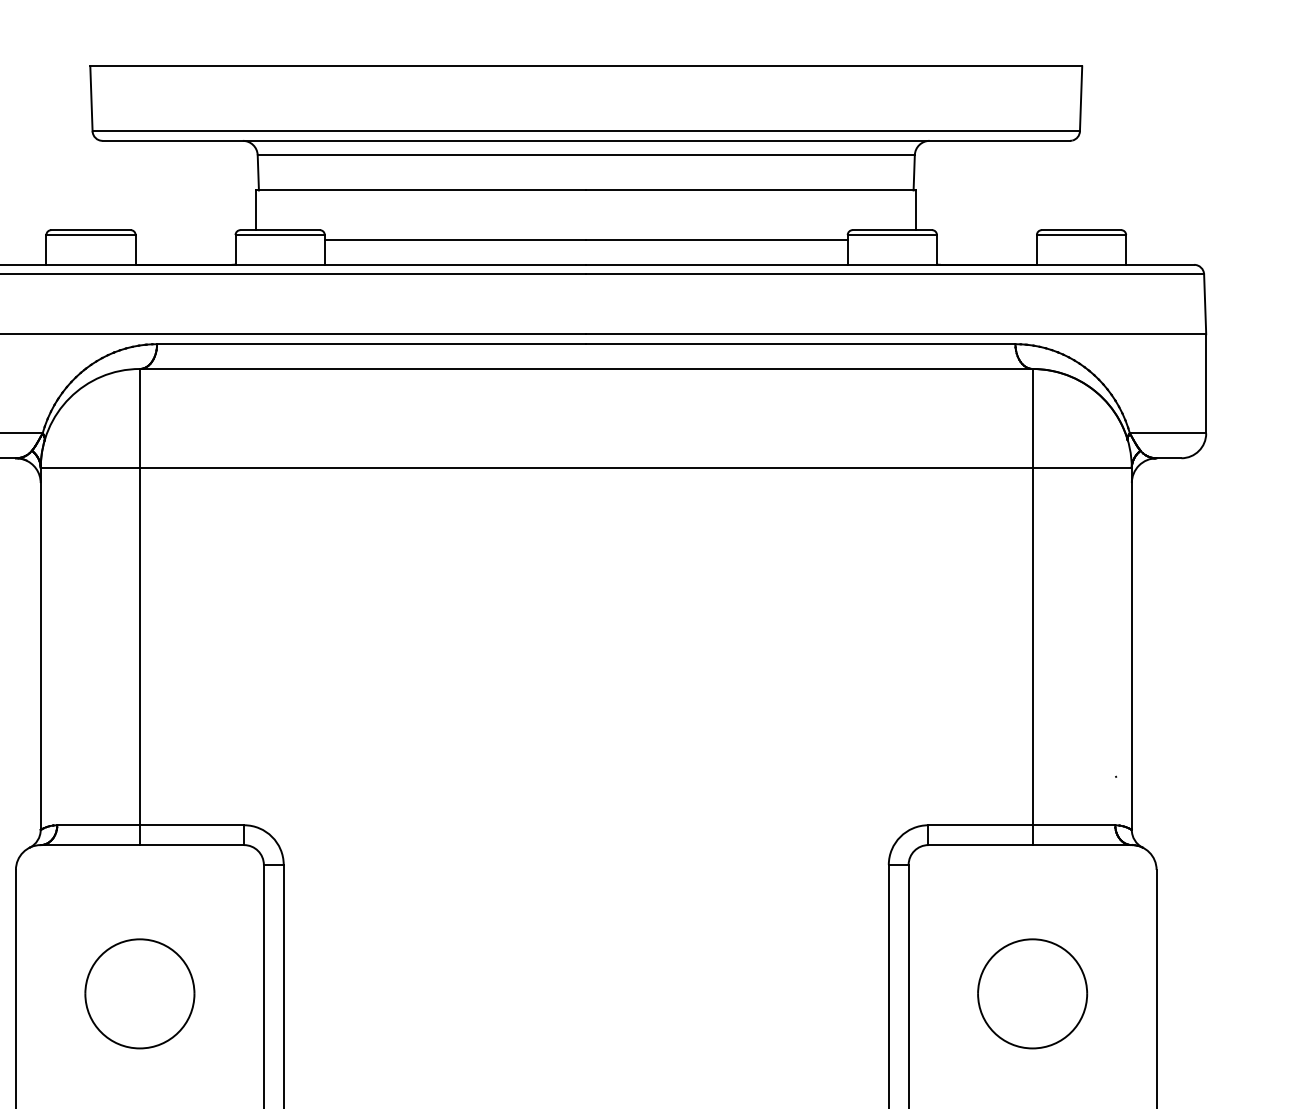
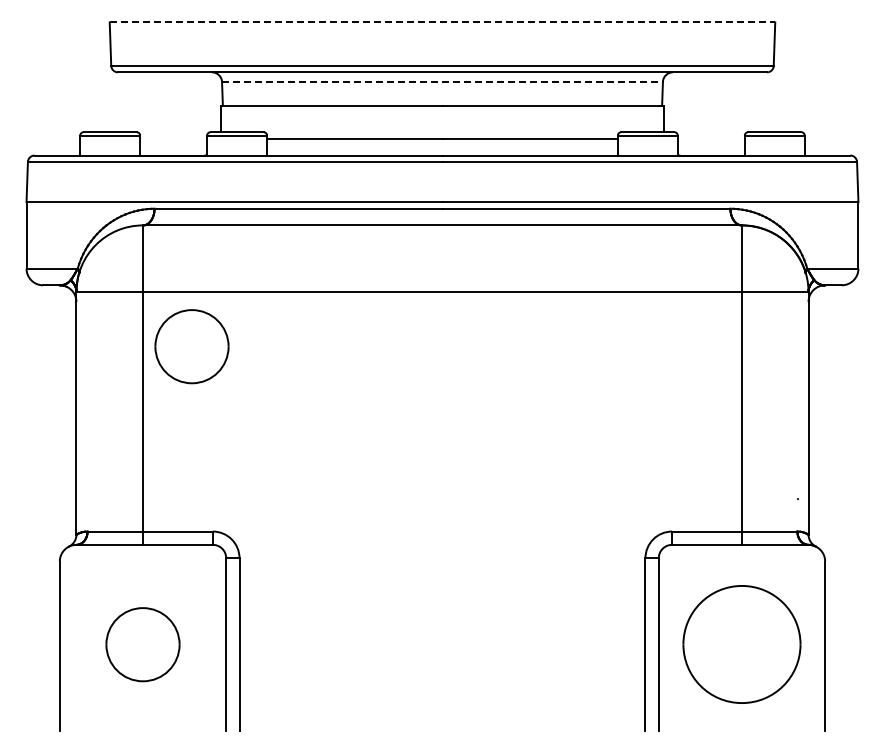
line: (586, 66) -> (442, 22), solid -> dashed
line: (586, 154) -> (442, 81), solid -> dashed
part: (212, 549) -> (191, 346), added
part: (1031, 993) -> (741, 644), size x1.6

